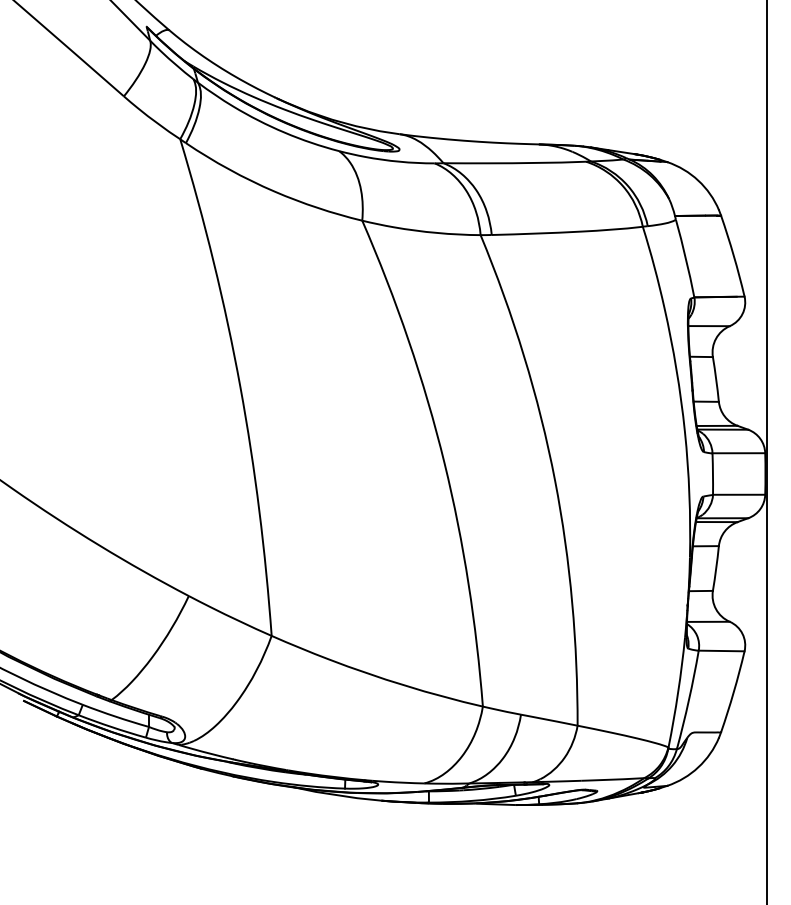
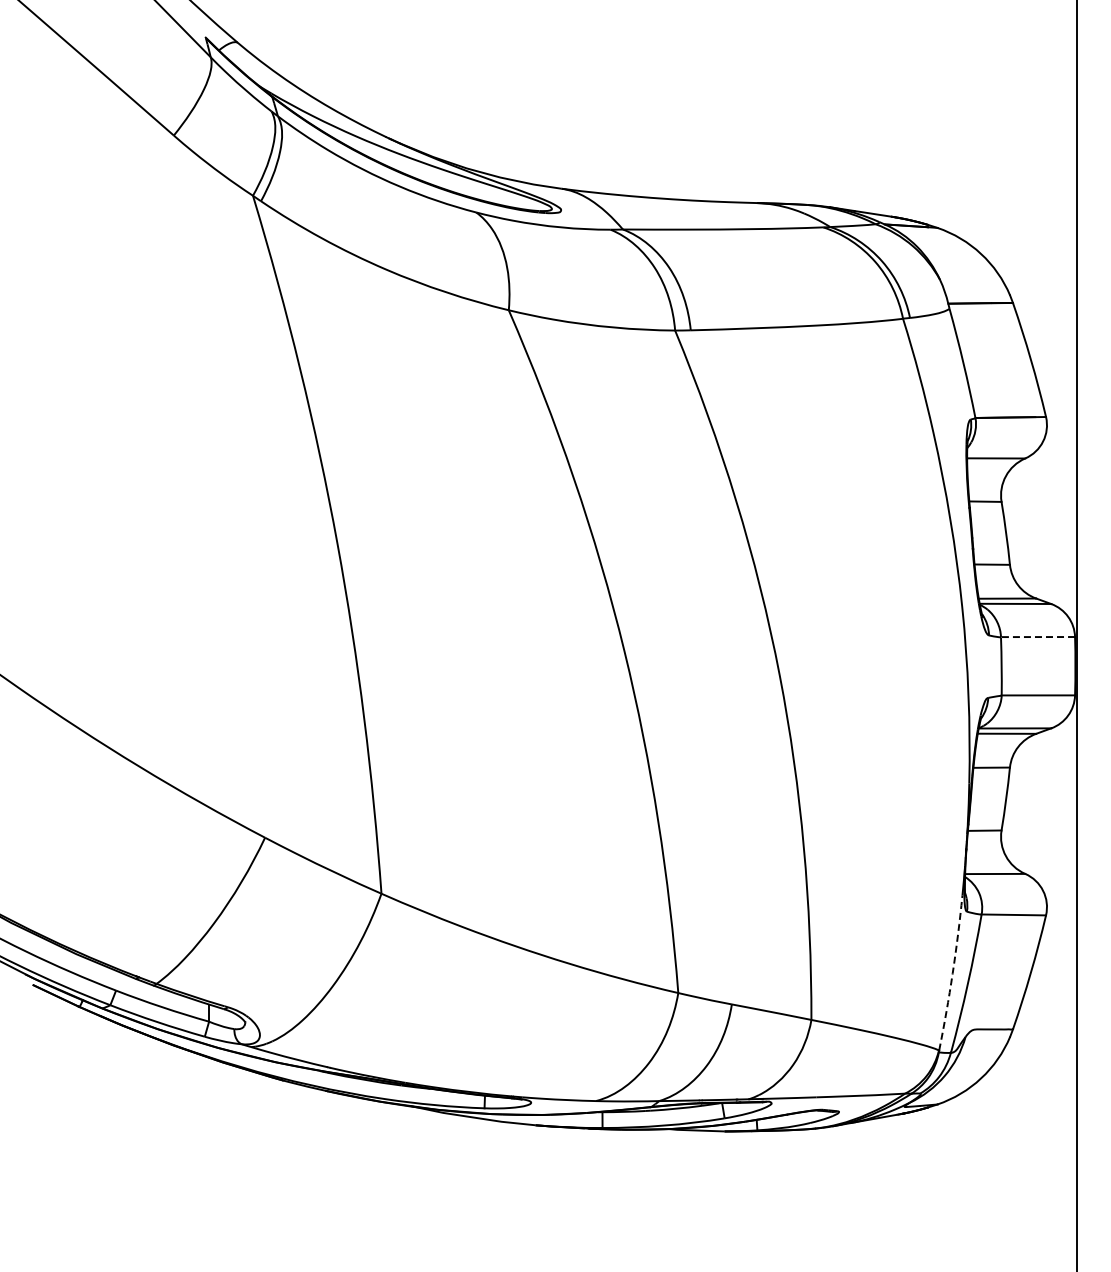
line: (738, 453) -> (1037, 637), solid -> dashed
arc: (678, 692) -> (952, 973), solid -> dashed

